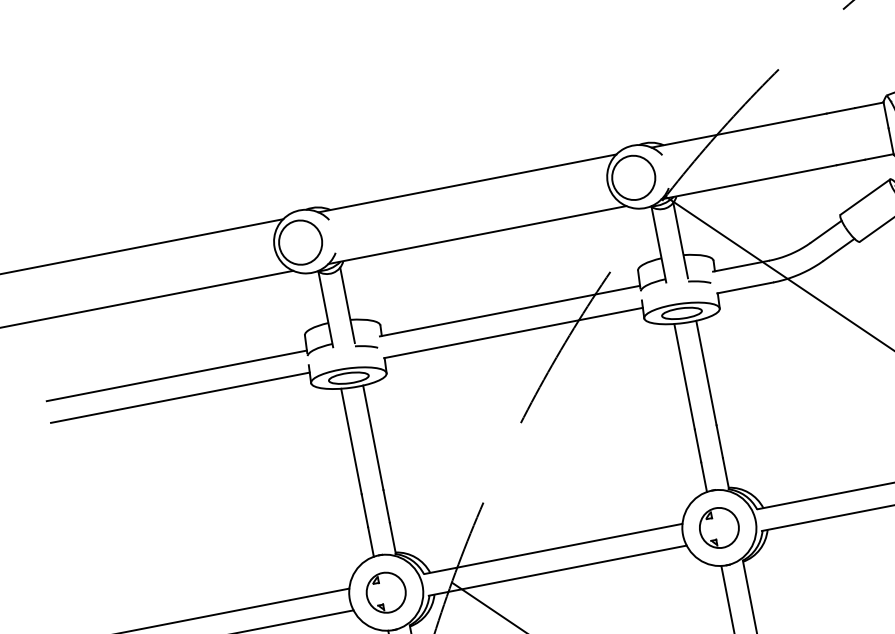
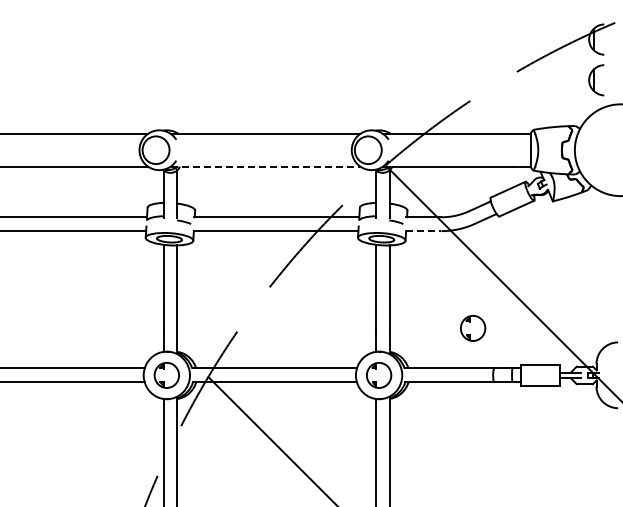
line: (477, 234) -> (265, 166), solid -> dashed
line: (745, 288) -> (423, 231), solid -> dashed
part: (853, 425) -> (473, 328), added

